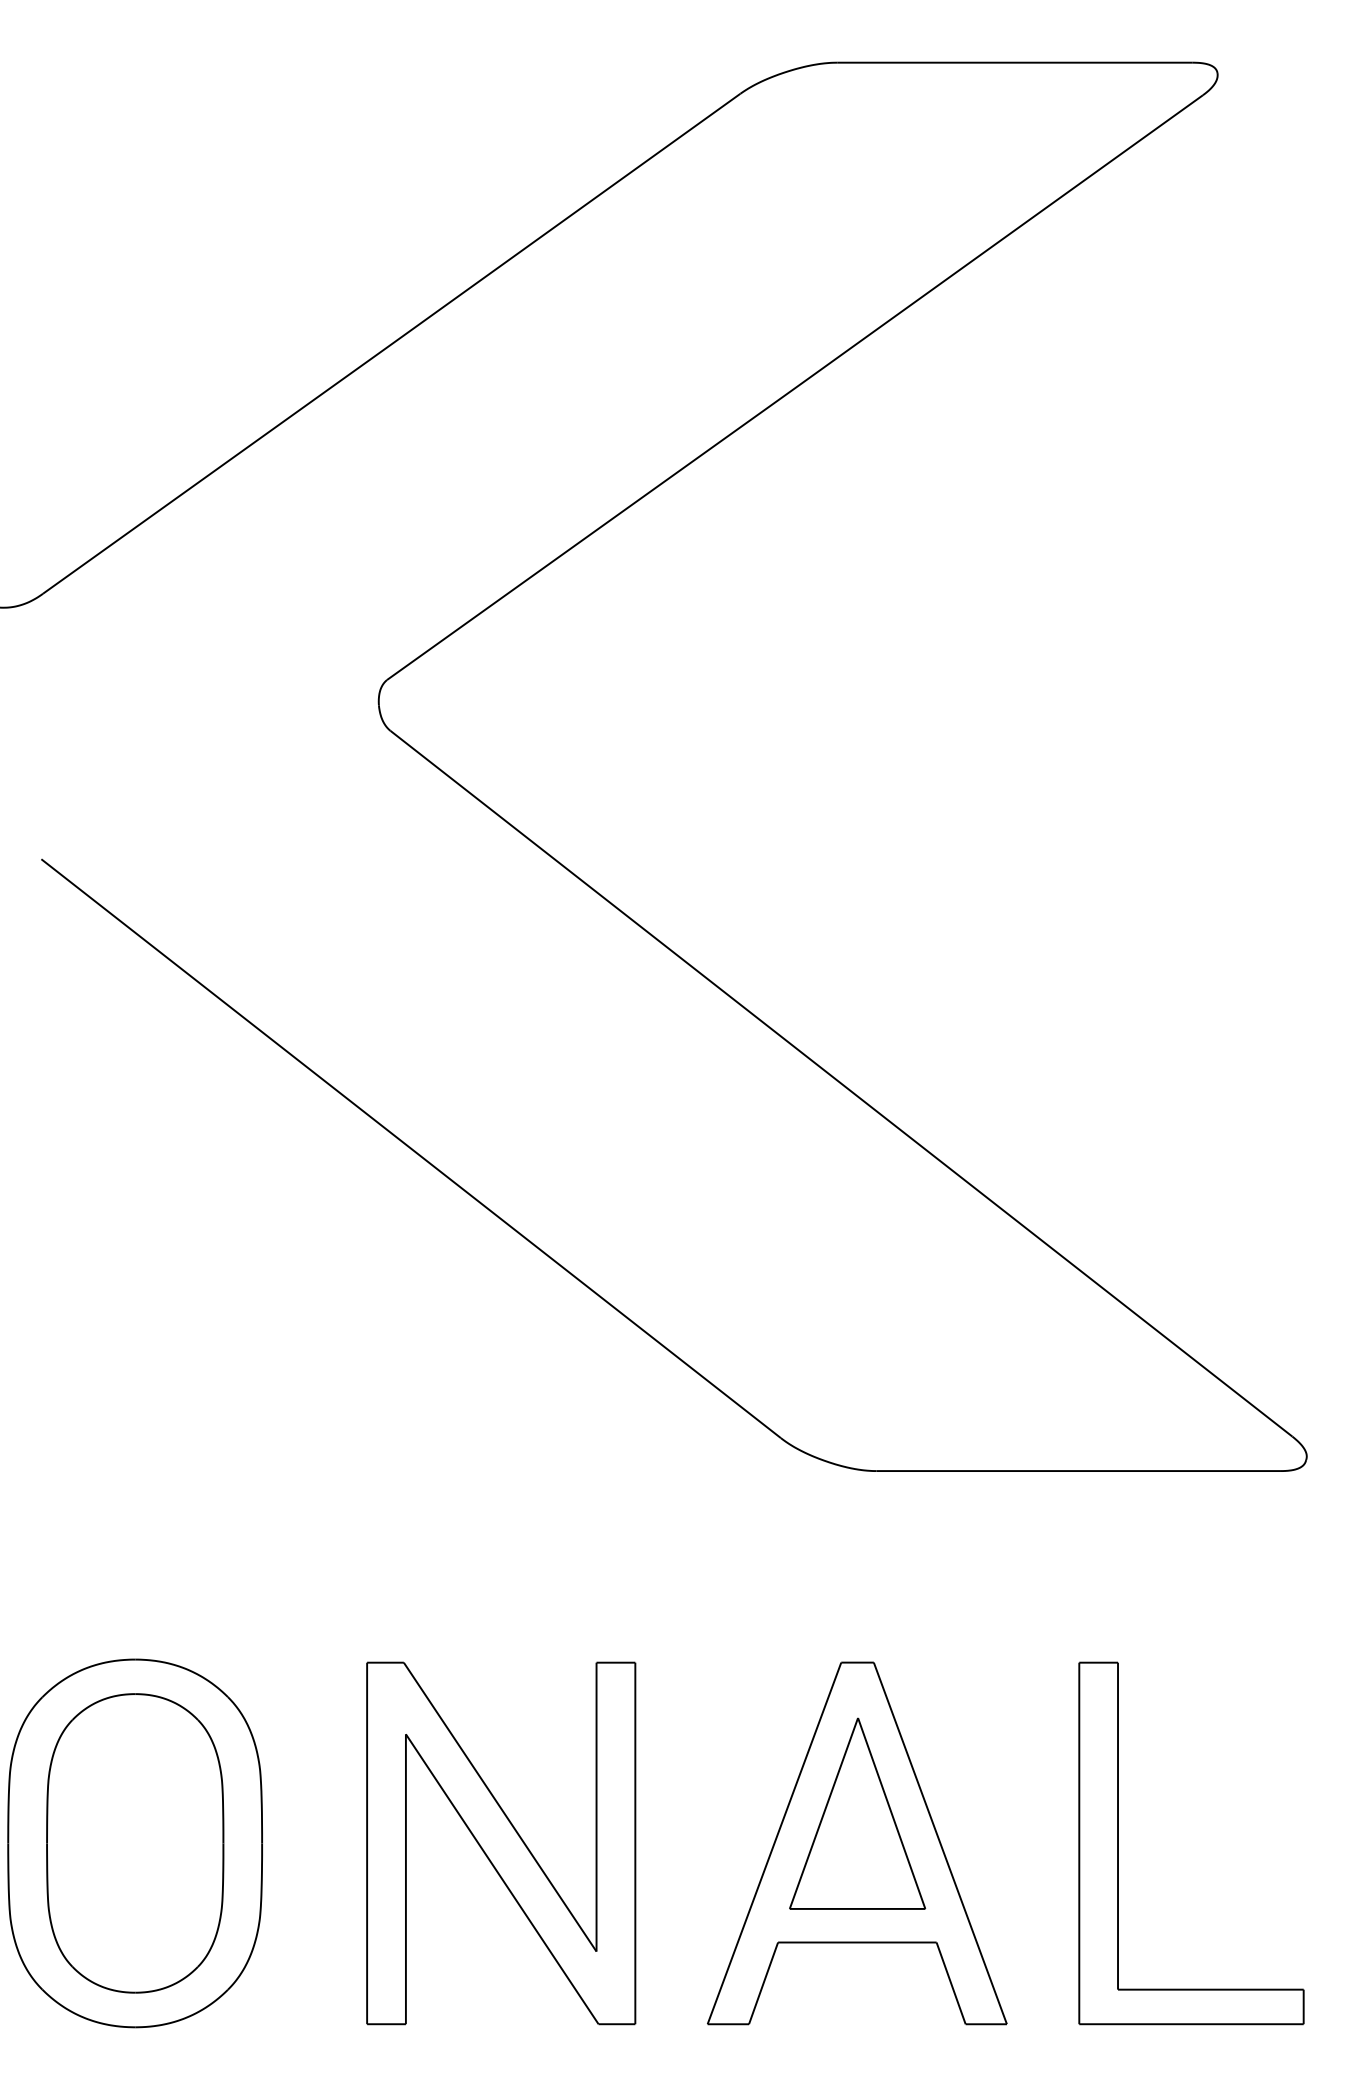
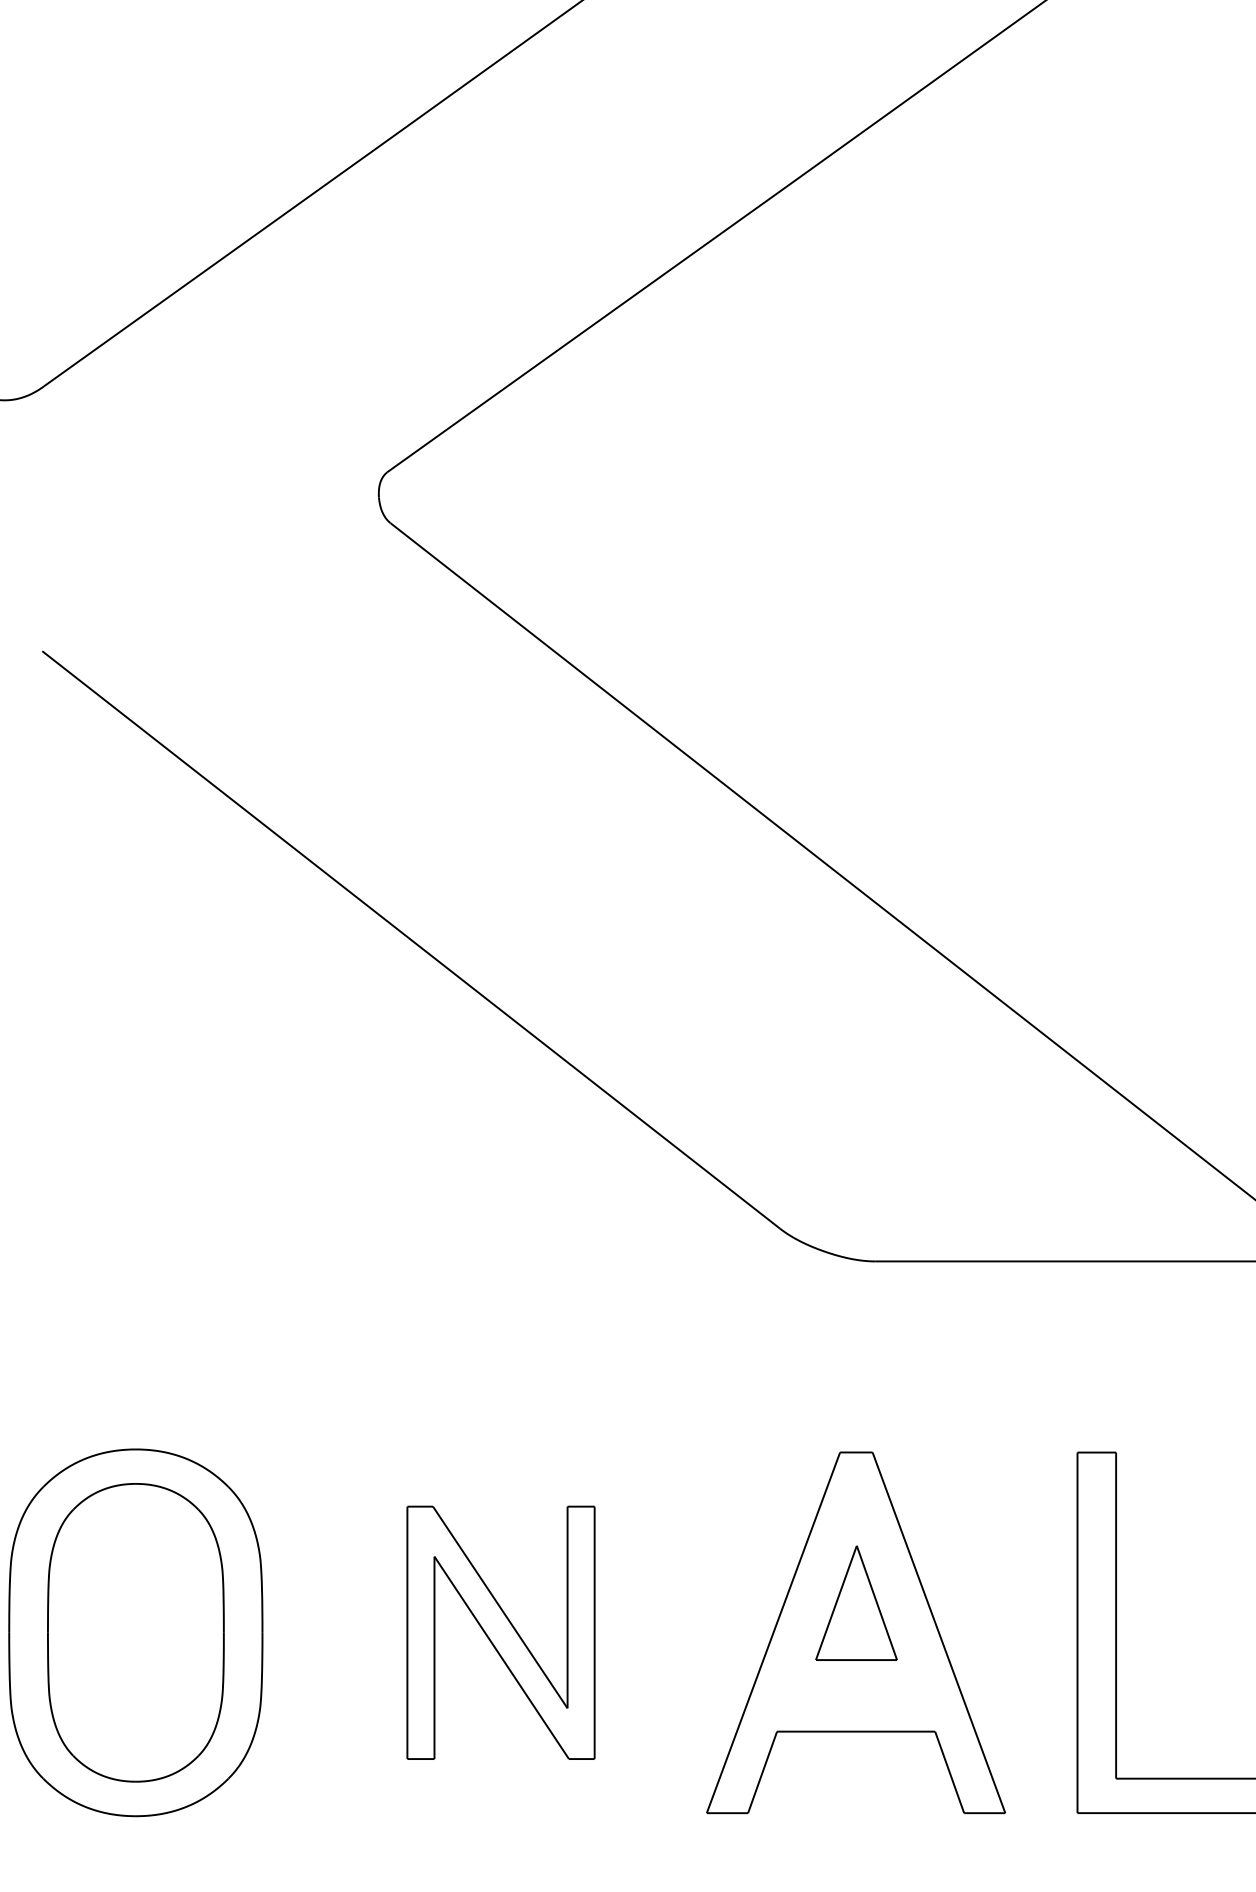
part: (857, 1813) -> (856, 1602), size x0.6
part: (501, 1843) -> (501, 1632), size x0.7

